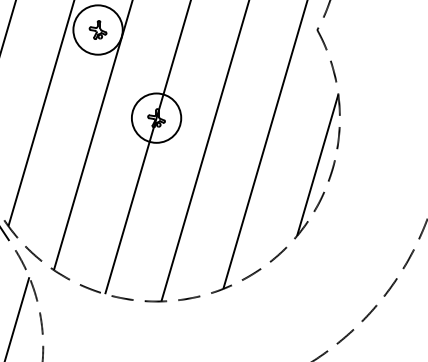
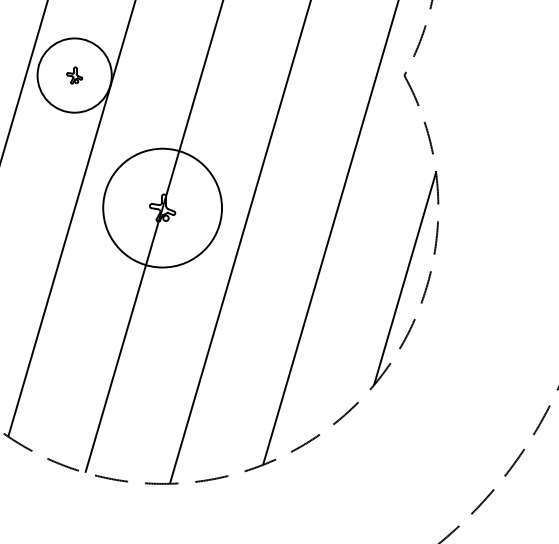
part: (97, 29) -> (73, 74), size x0.6
circle: (156, 117) -> (162, 207), size x1.6

